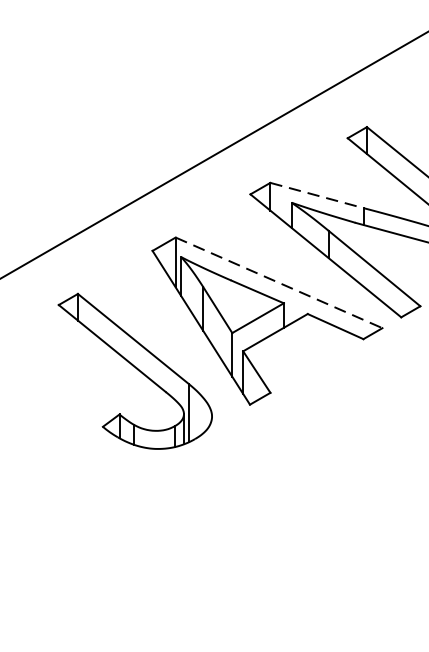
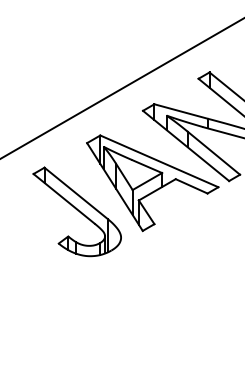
line: (317, 195) -> (181, 111), dashed -> solid
line: (279, 283) -> (159, 161), dashed -> solid

